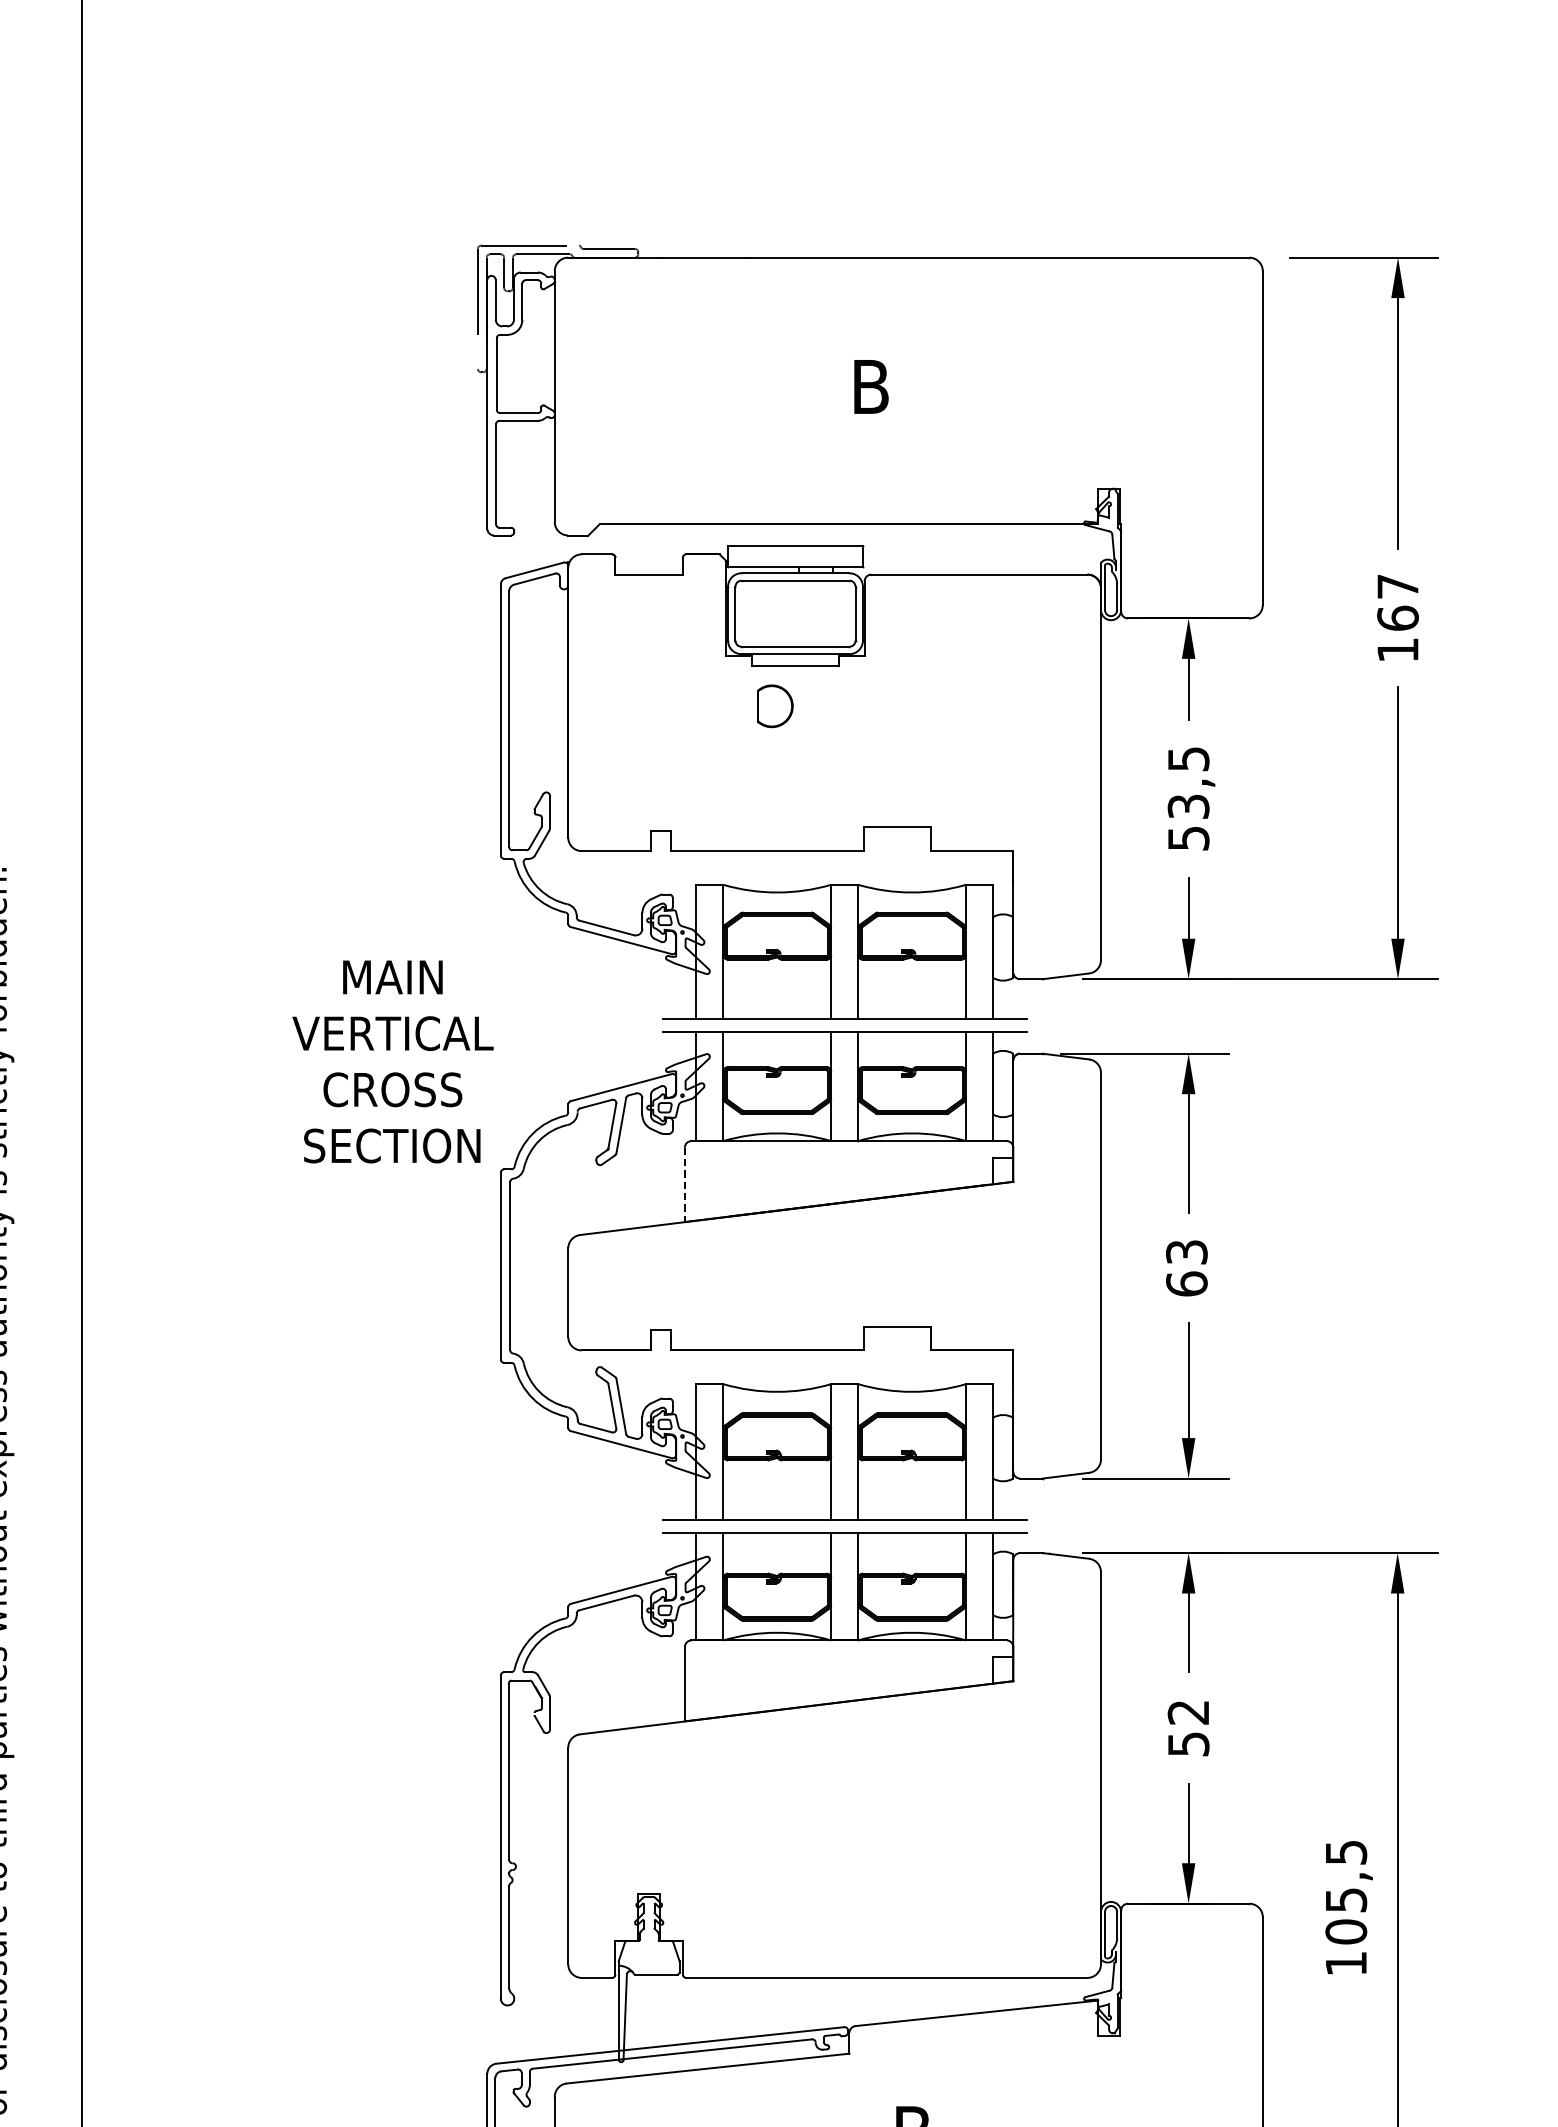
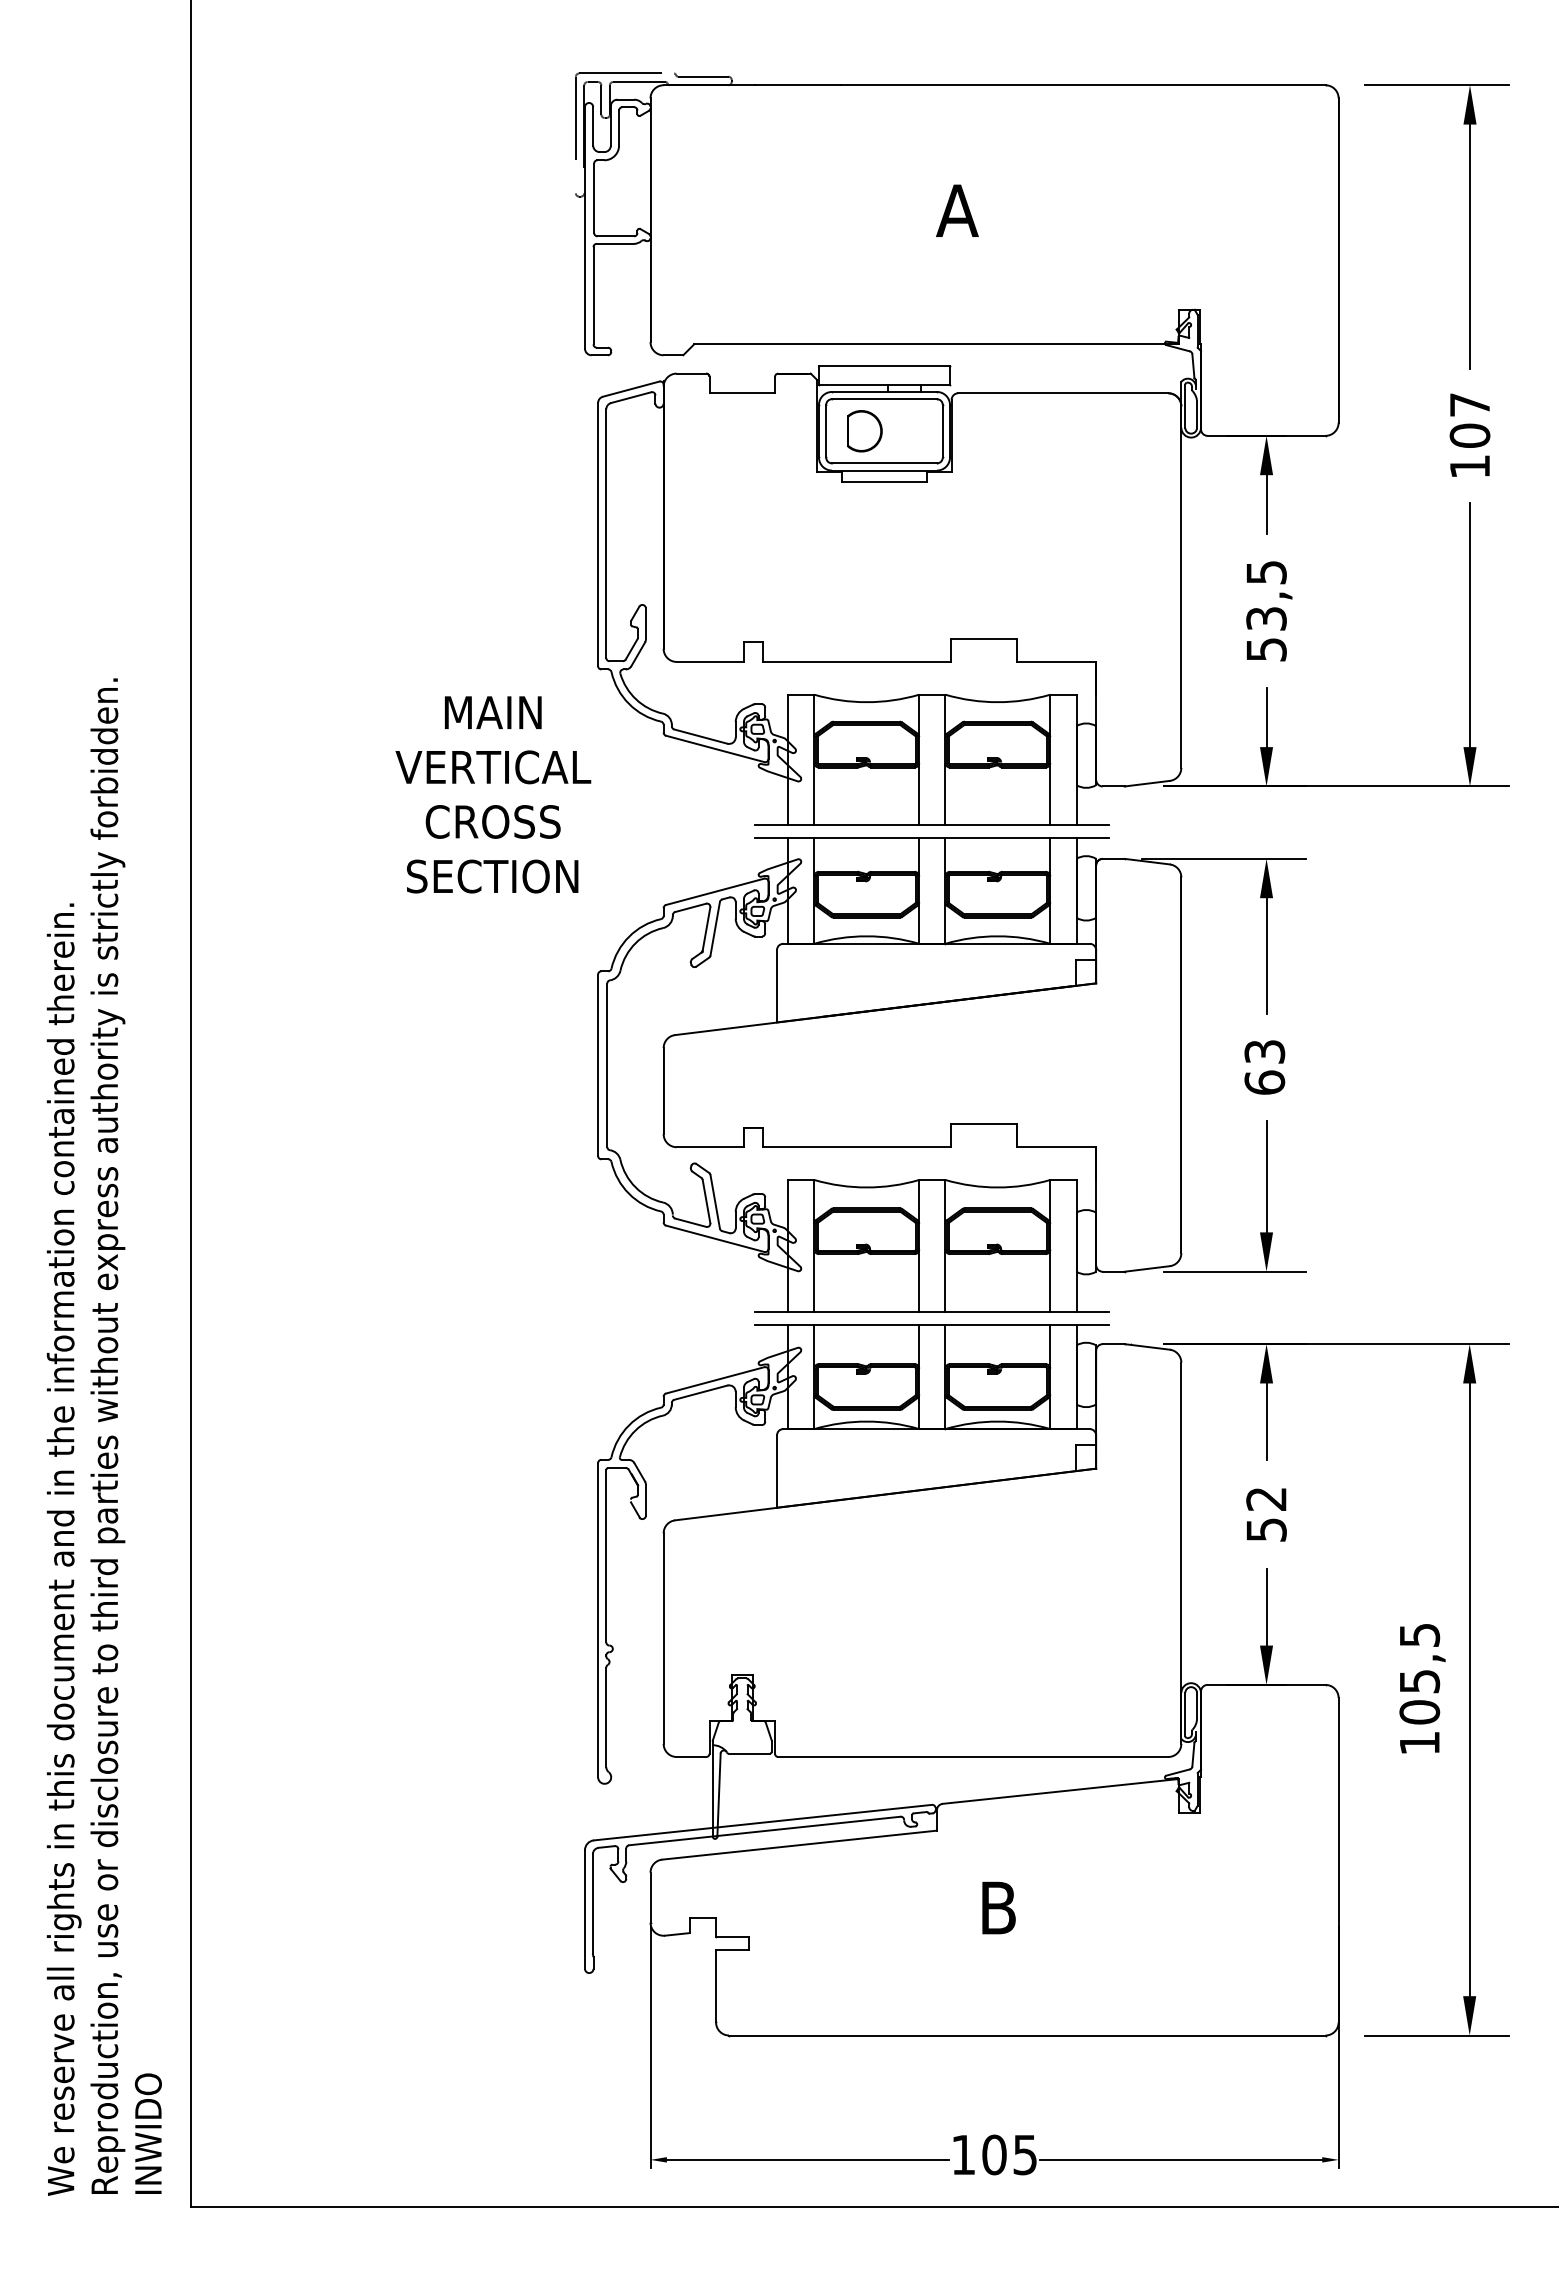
text: (870, 386) -> (957, 210), B -> A
text: (1397, 618) -> (1469, 435), 167 -> 107
part: (774, 706) -> (864, 431), moved
text: (393, 1061) -> (493, 794), moved
line: (684, 1185) -> (776, 986), dashed -> solid

